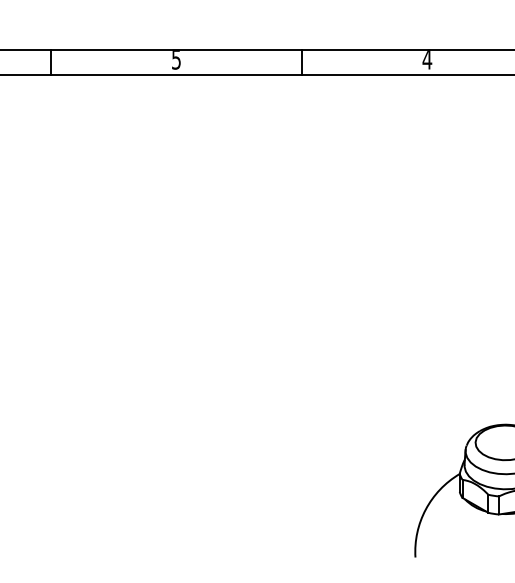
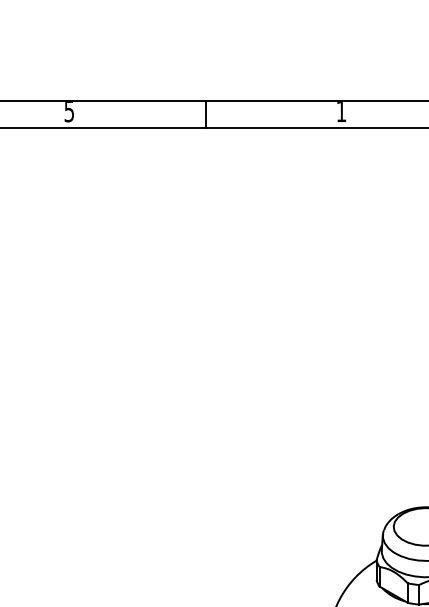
text: (427, 60) -> (341, 112), 4 -> 1

